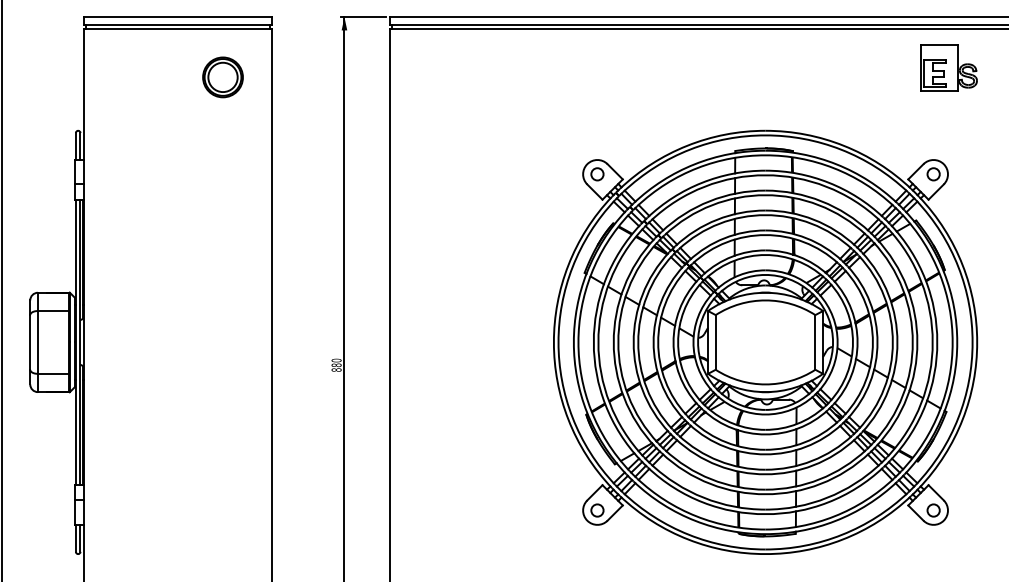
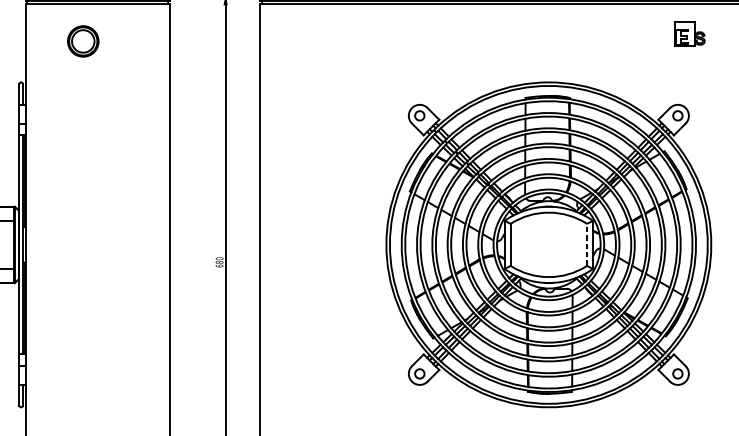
part: (948, 67) -> (689, 33), size x0.7
part: (222, 77) -> (82, 41), moved
line: (815, 341) -> (587, 244), solid -> dashed
text: (336, 369) -> (219, 265), 880 -> 680

